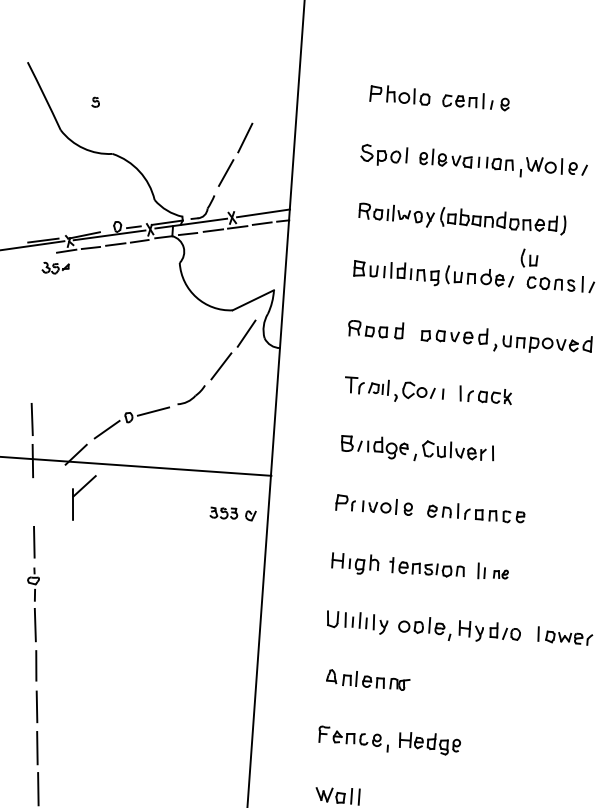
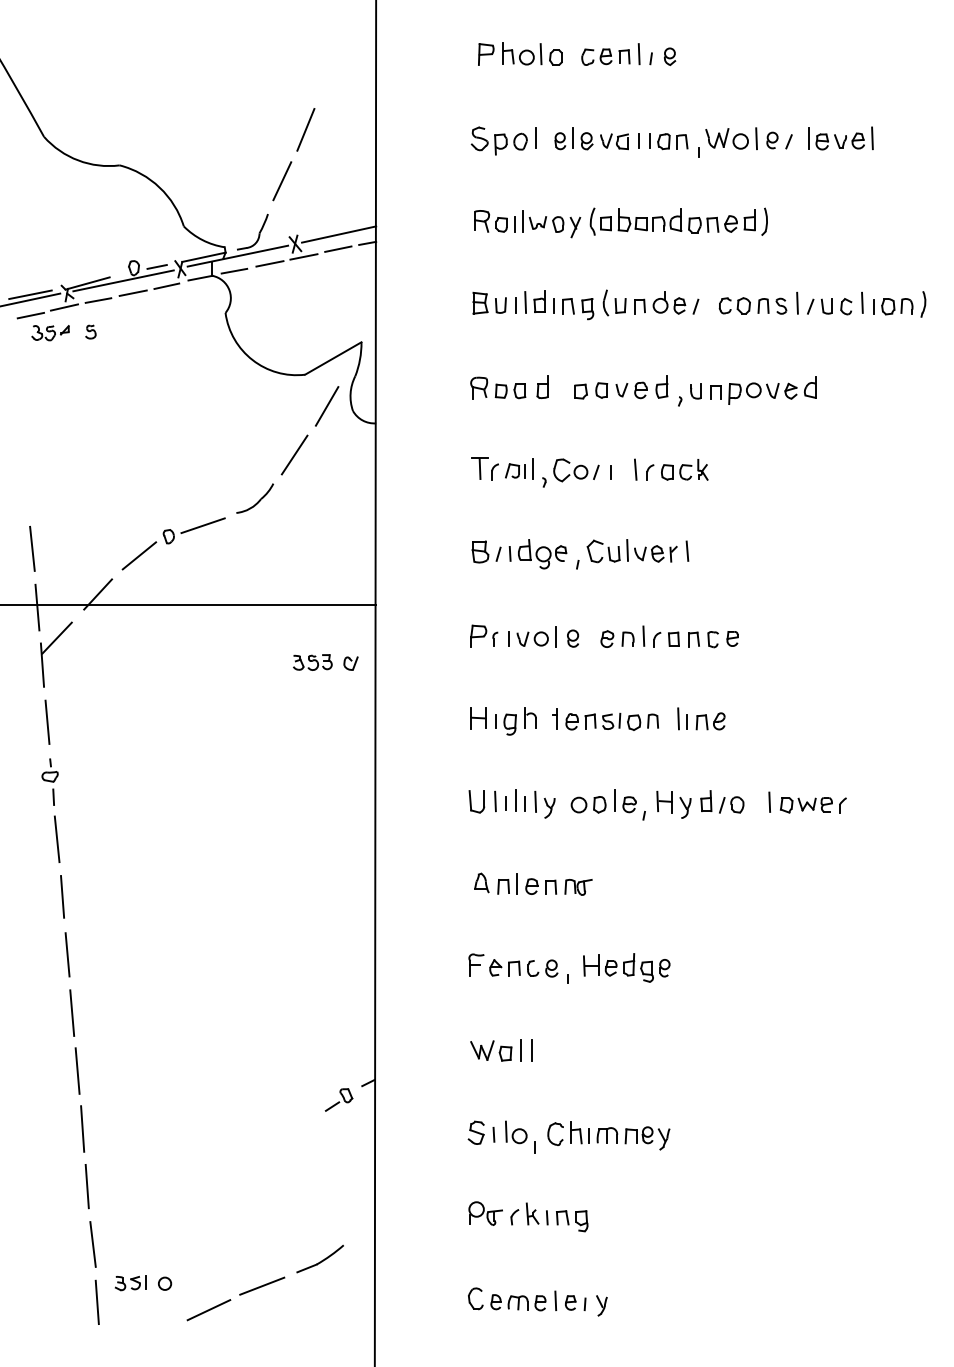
part: (95, 101) -> (90, 331), moved
line: (42, 255) -> (30, 315), added
part: (529, 258) -> (719, 271), removed
part: (78, 492) -> (49, 647), moved
part: (500, 574) -> (710, 721), size x1.43

